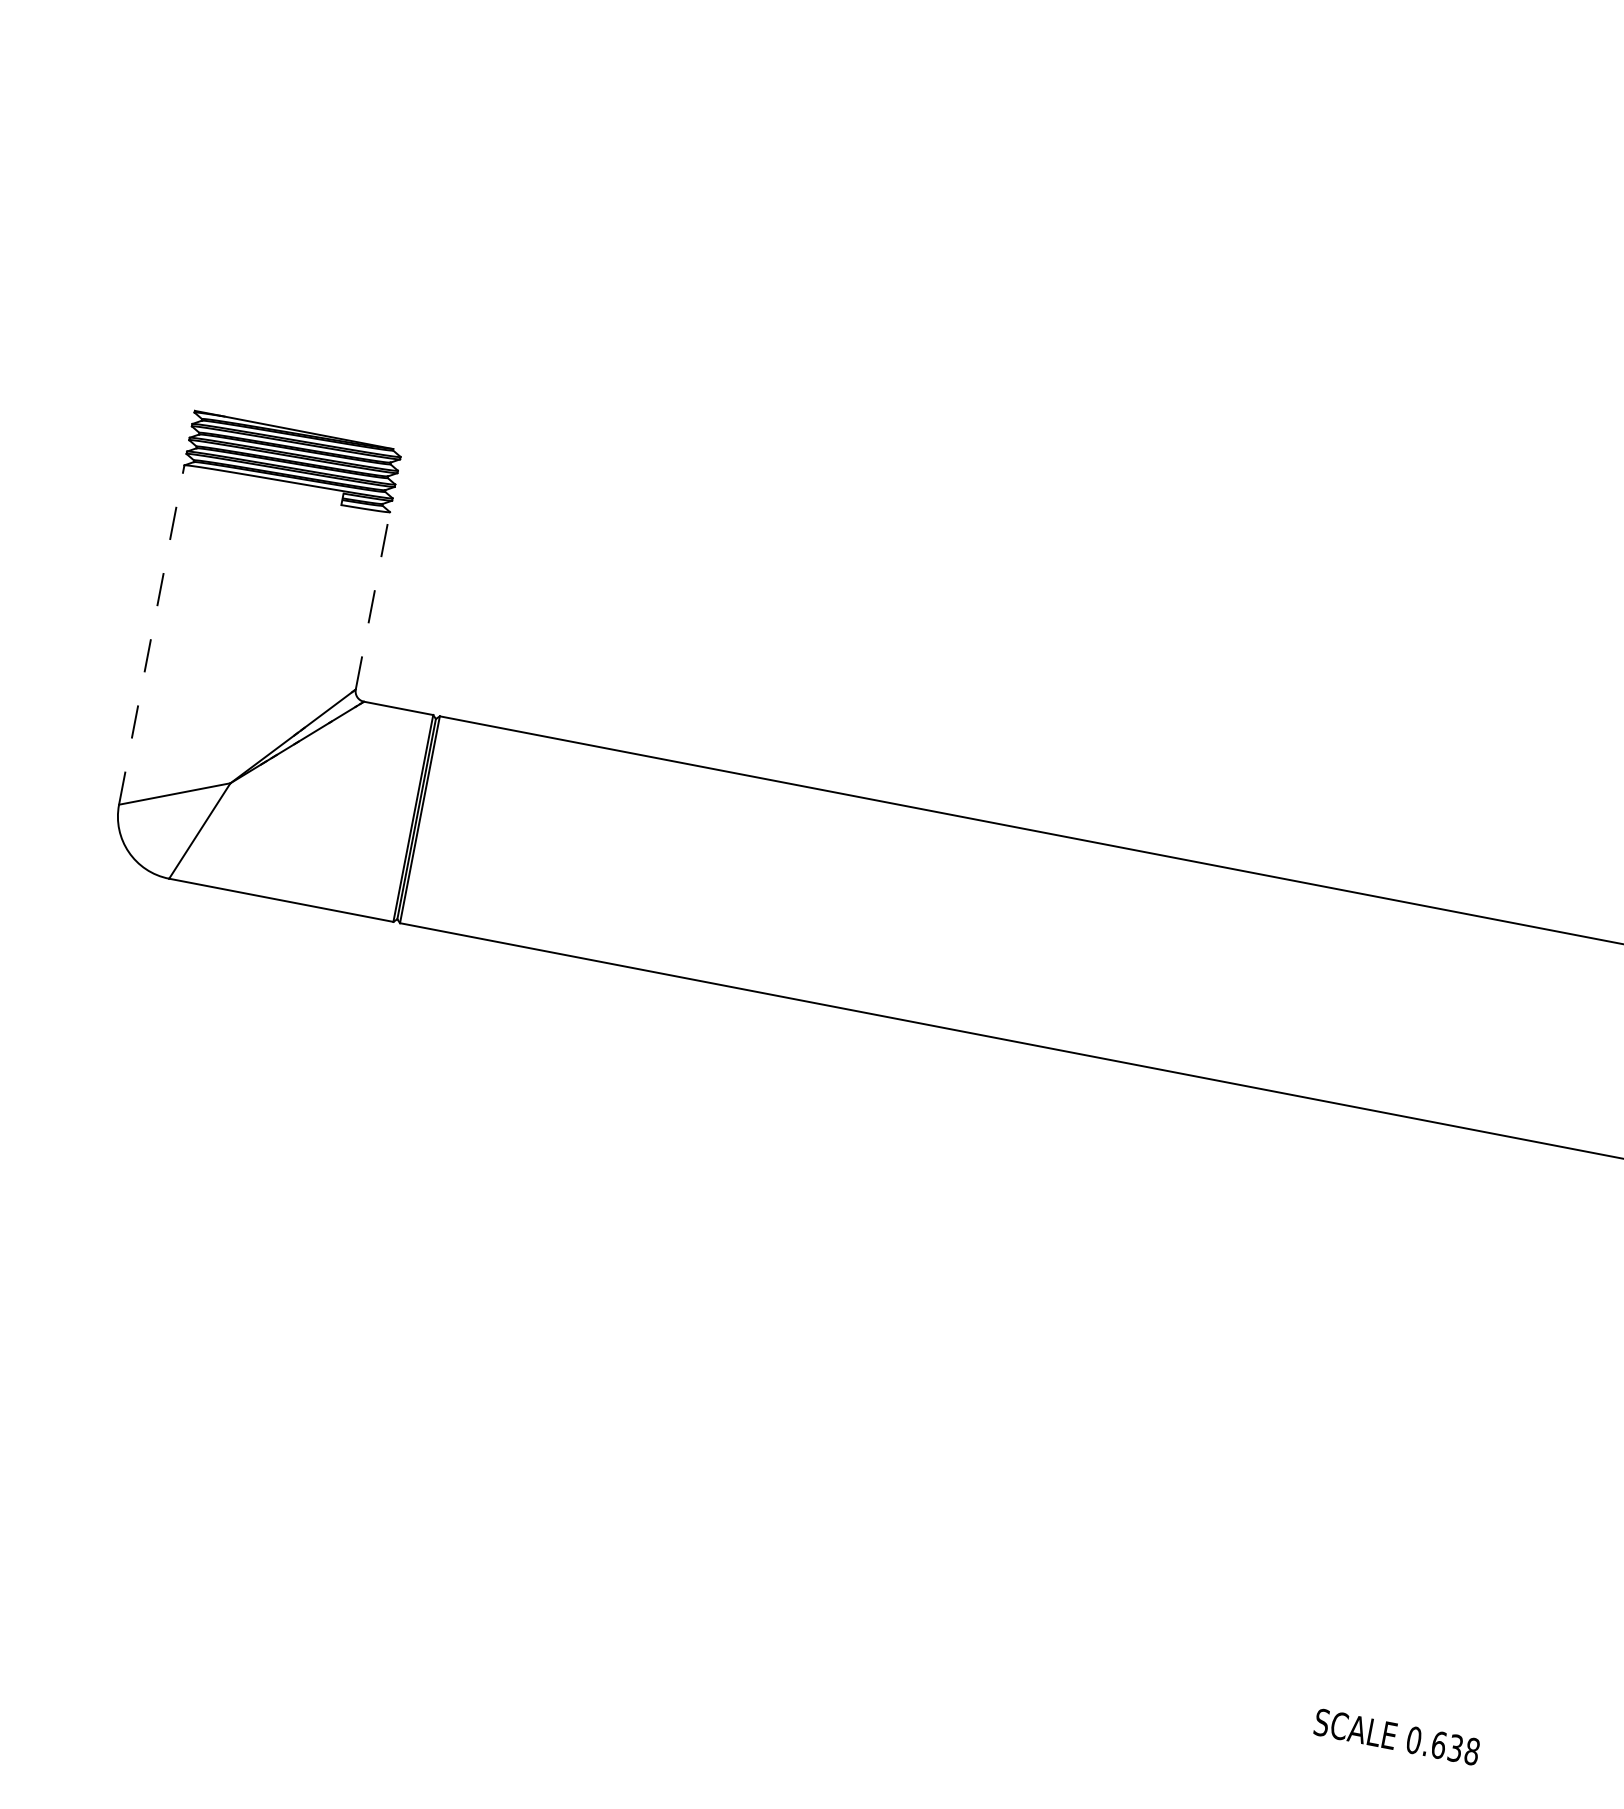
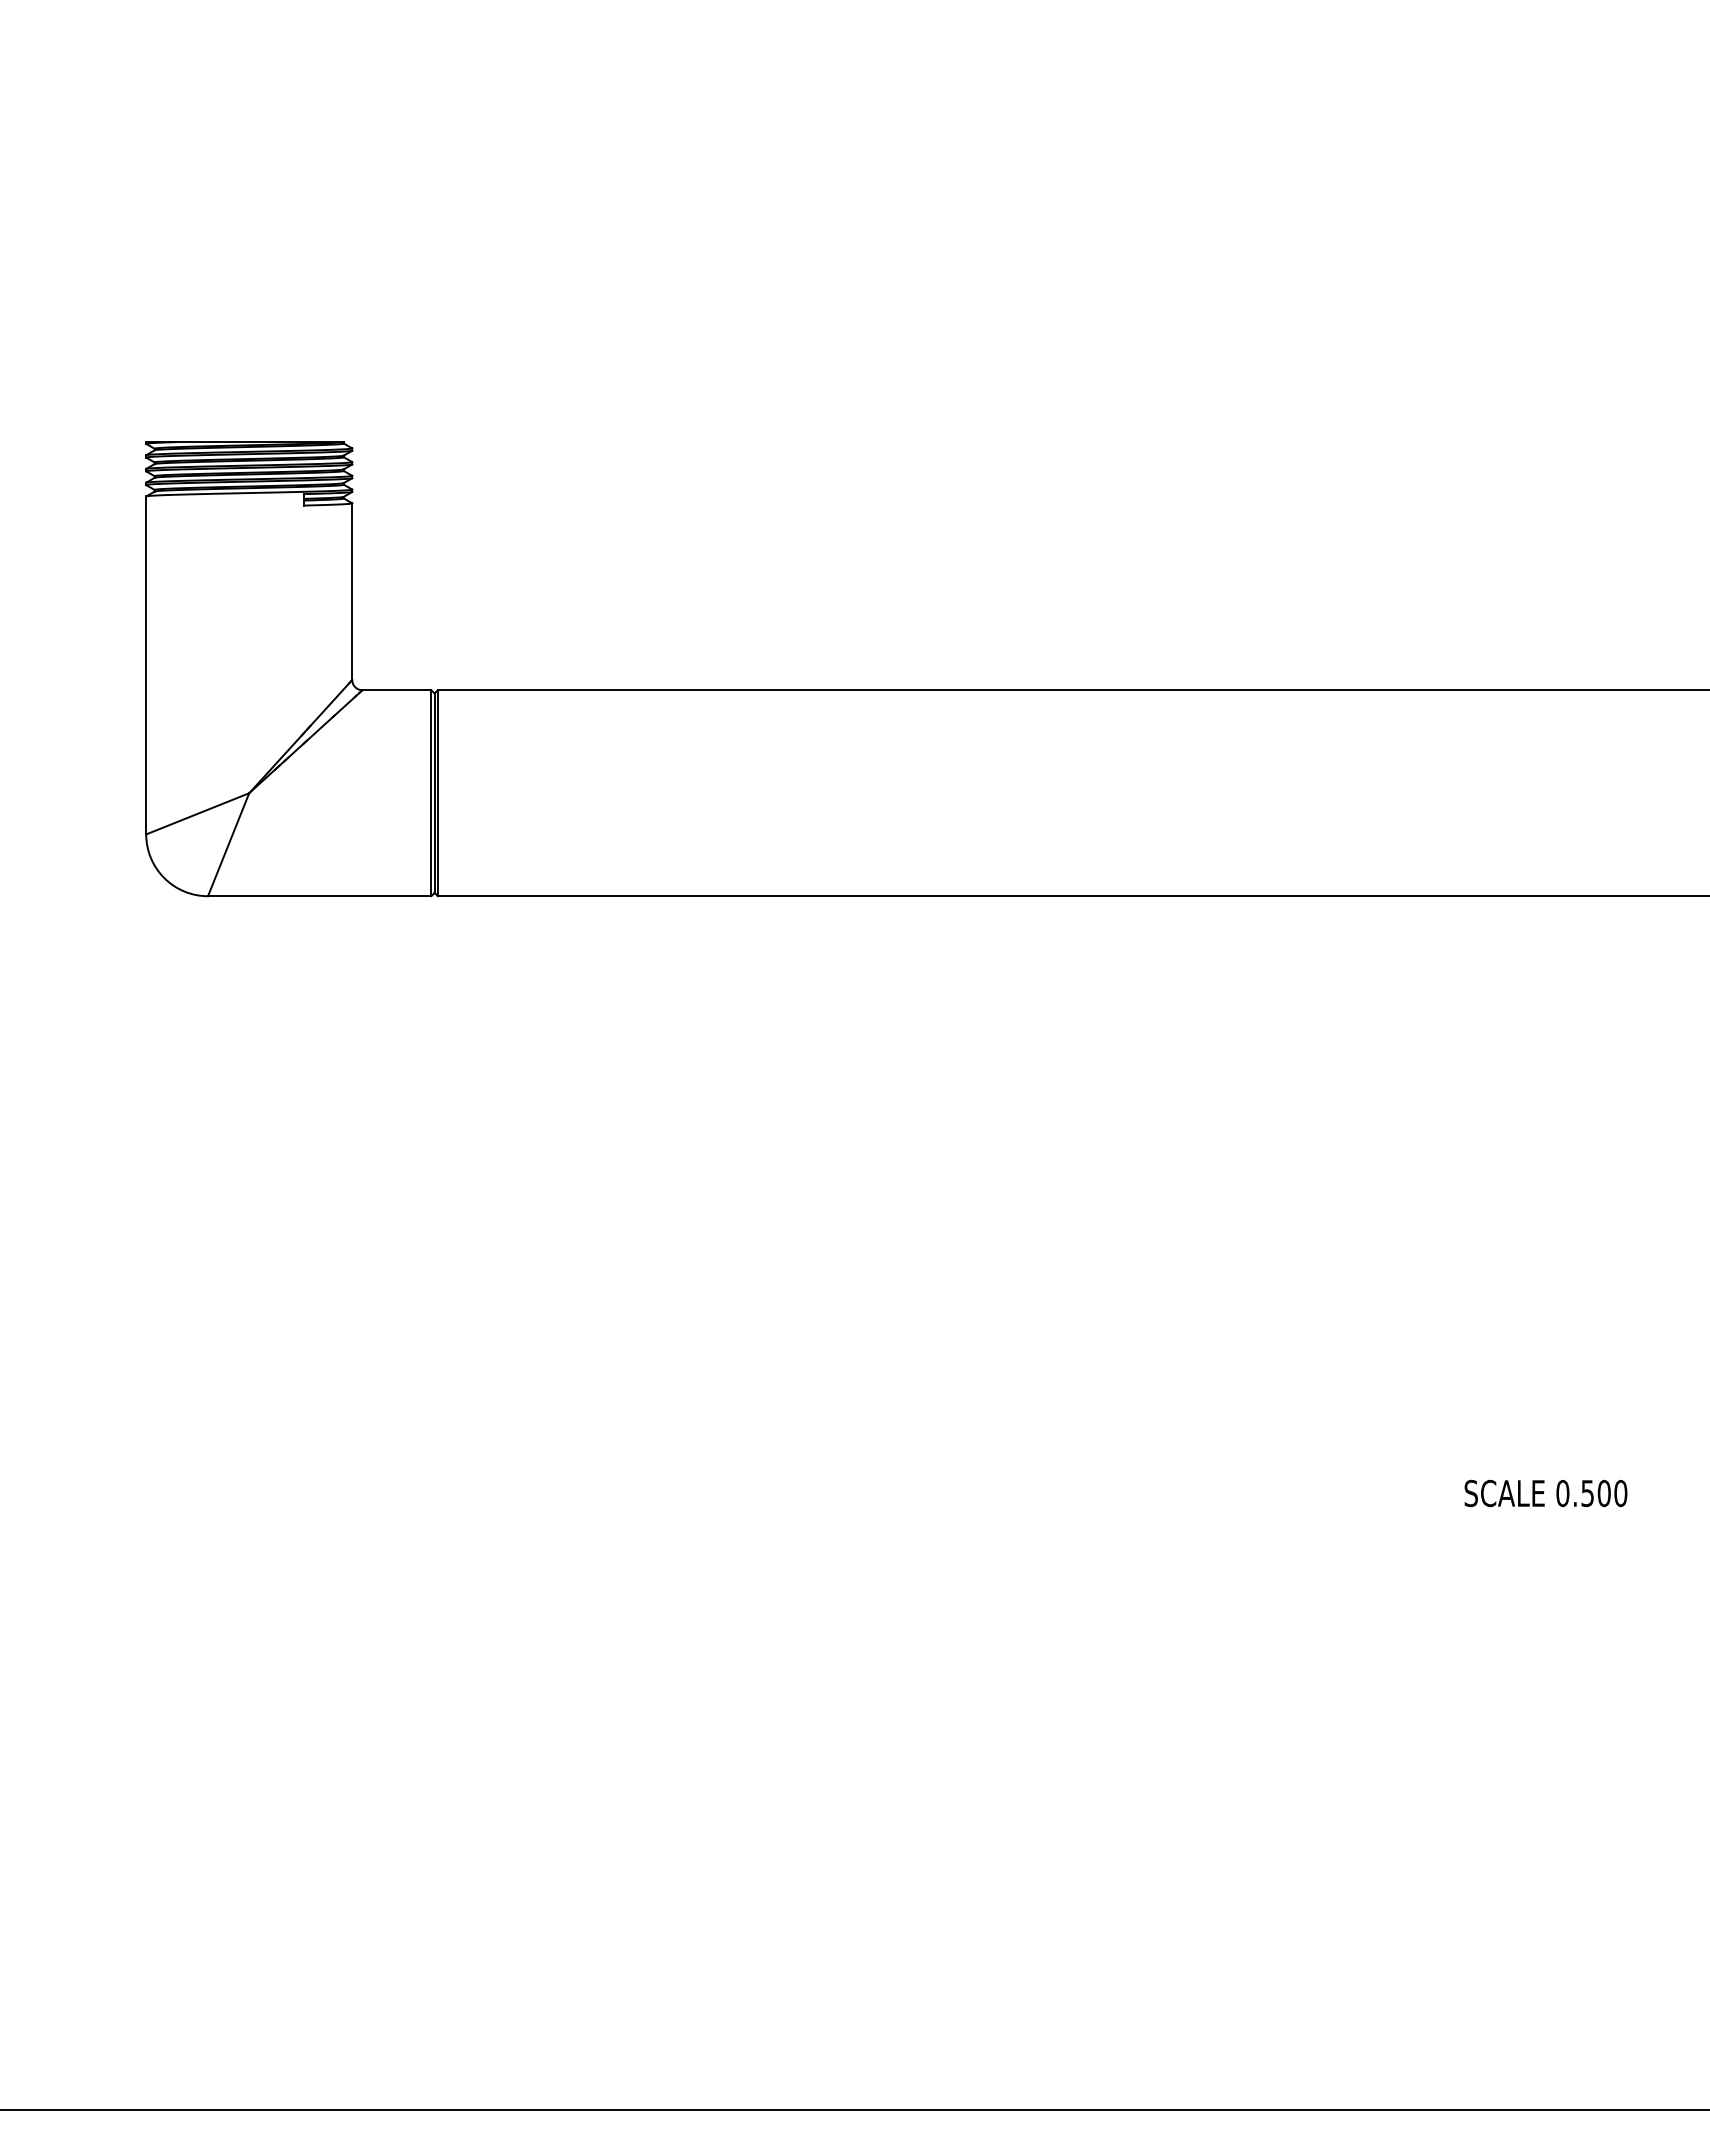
line: (373, 600) -> (352, 591), dashed -> solid
line: (152, 635) -> (146, 665), dashed -> solid
text: (1455, 1748) -> (1604, 1493), 0.638 -> 0.500

